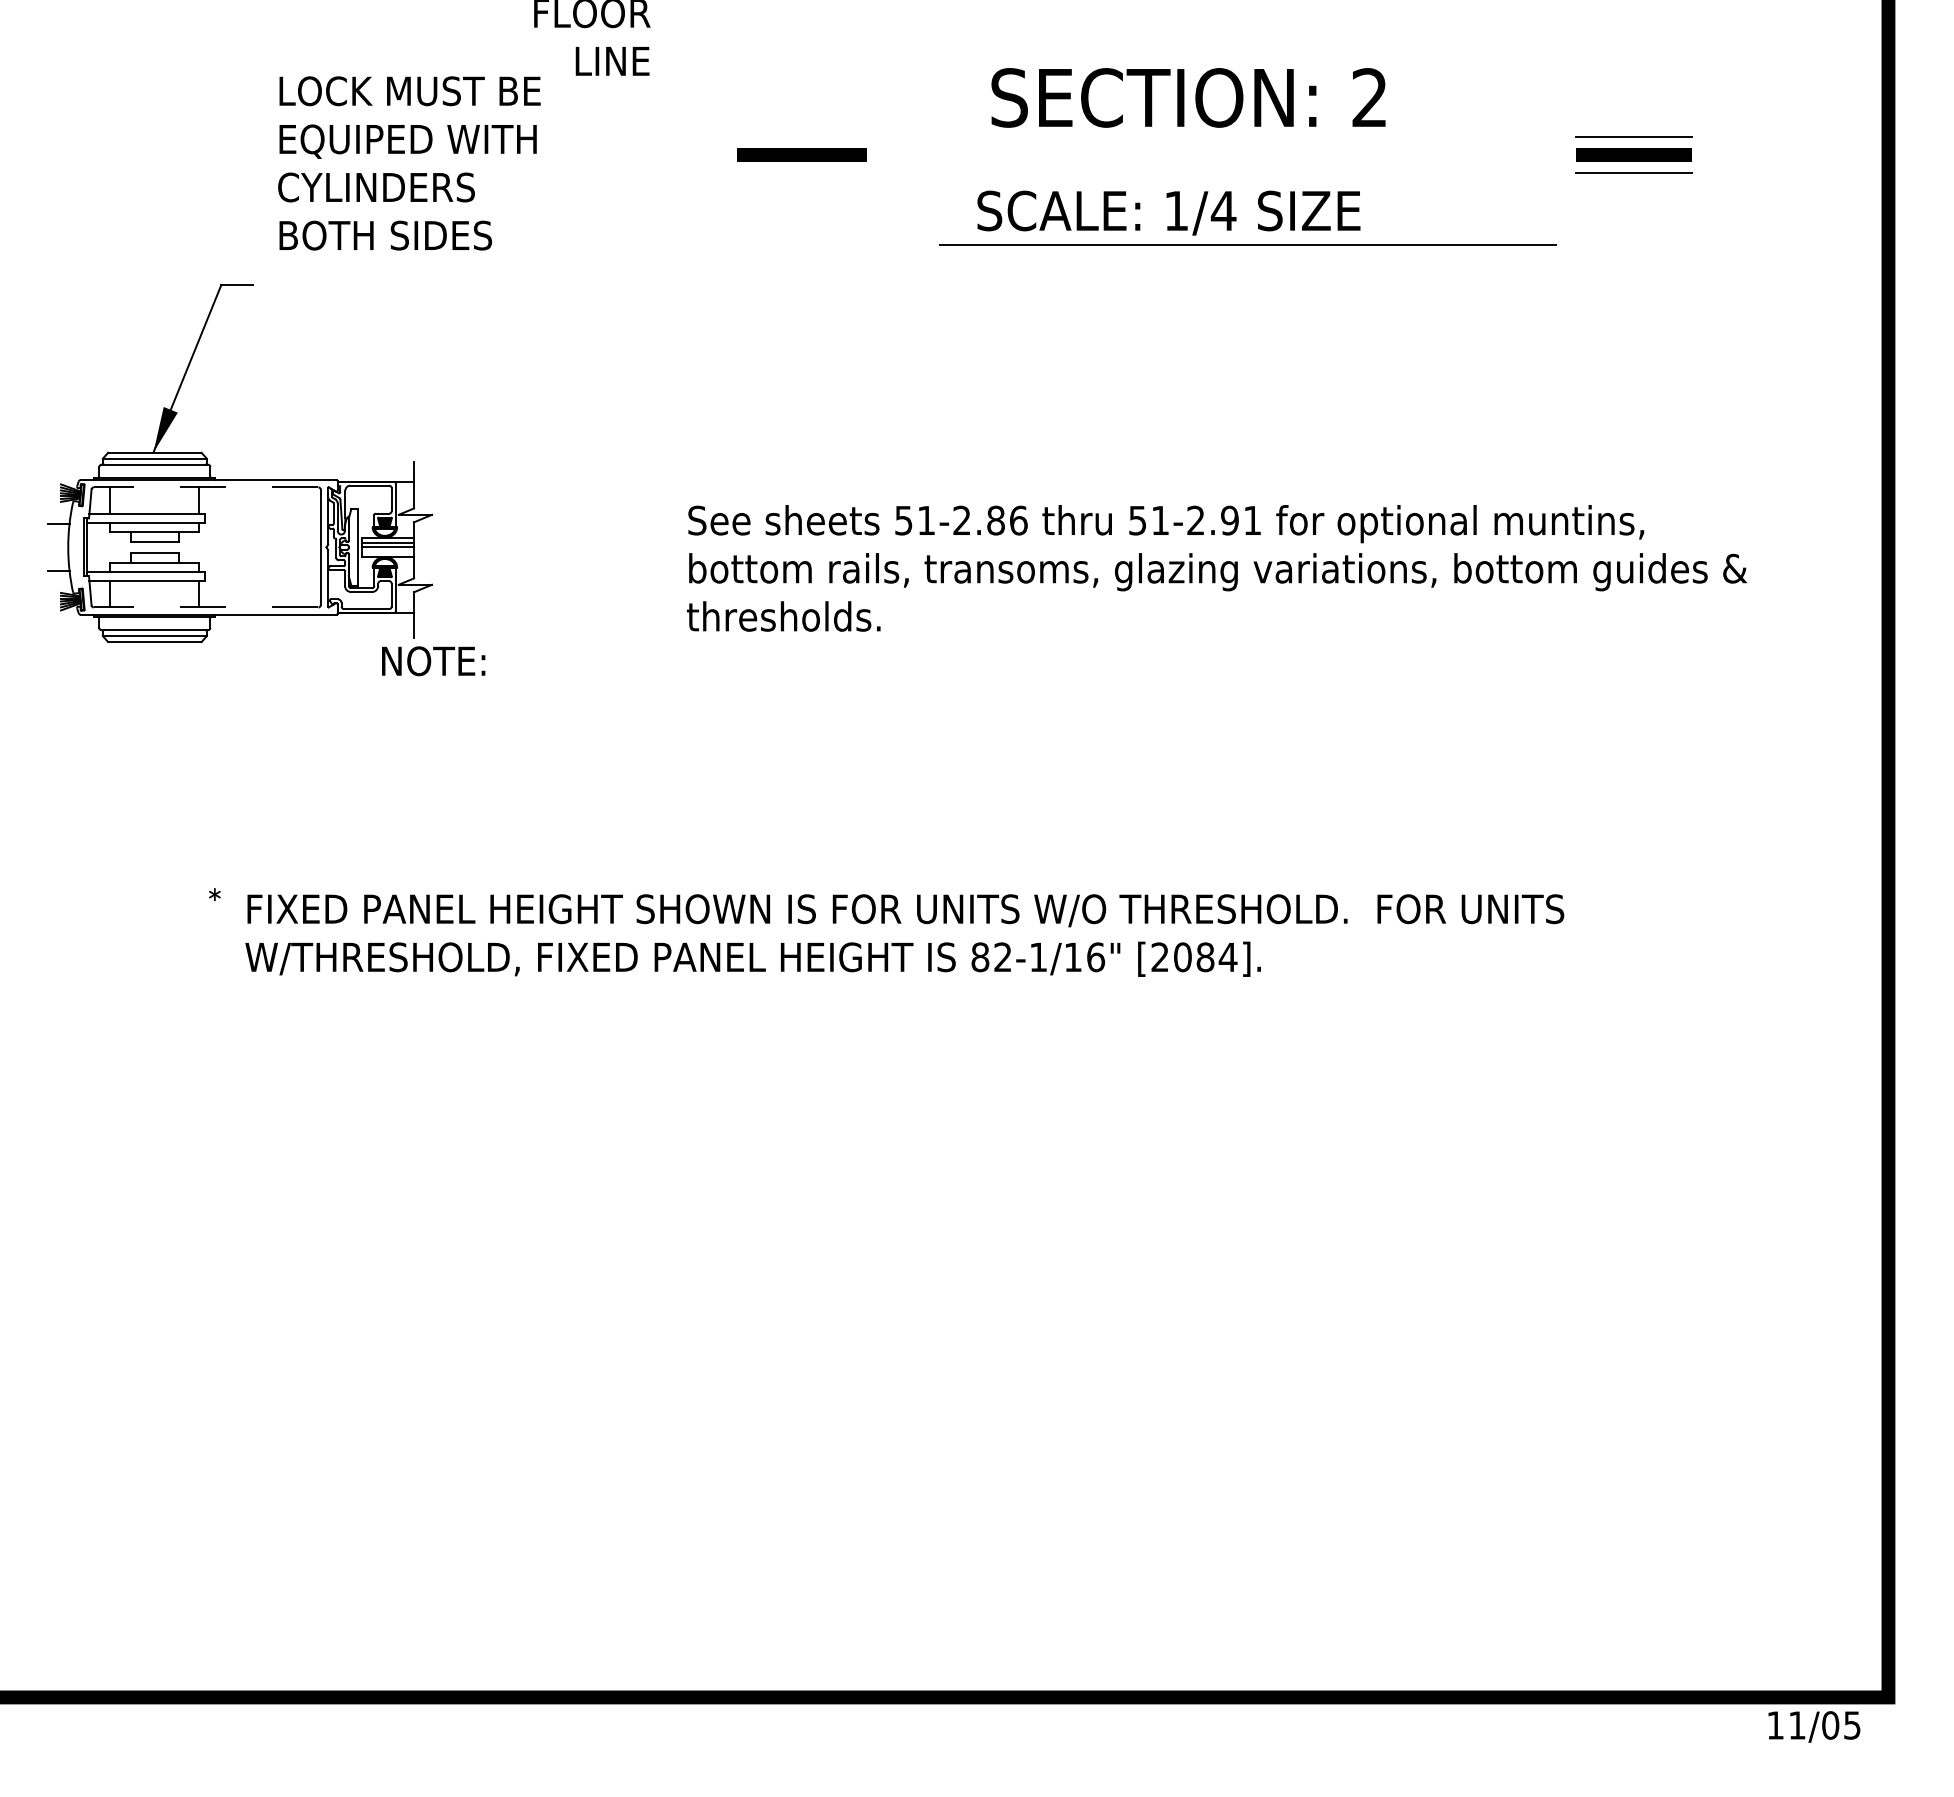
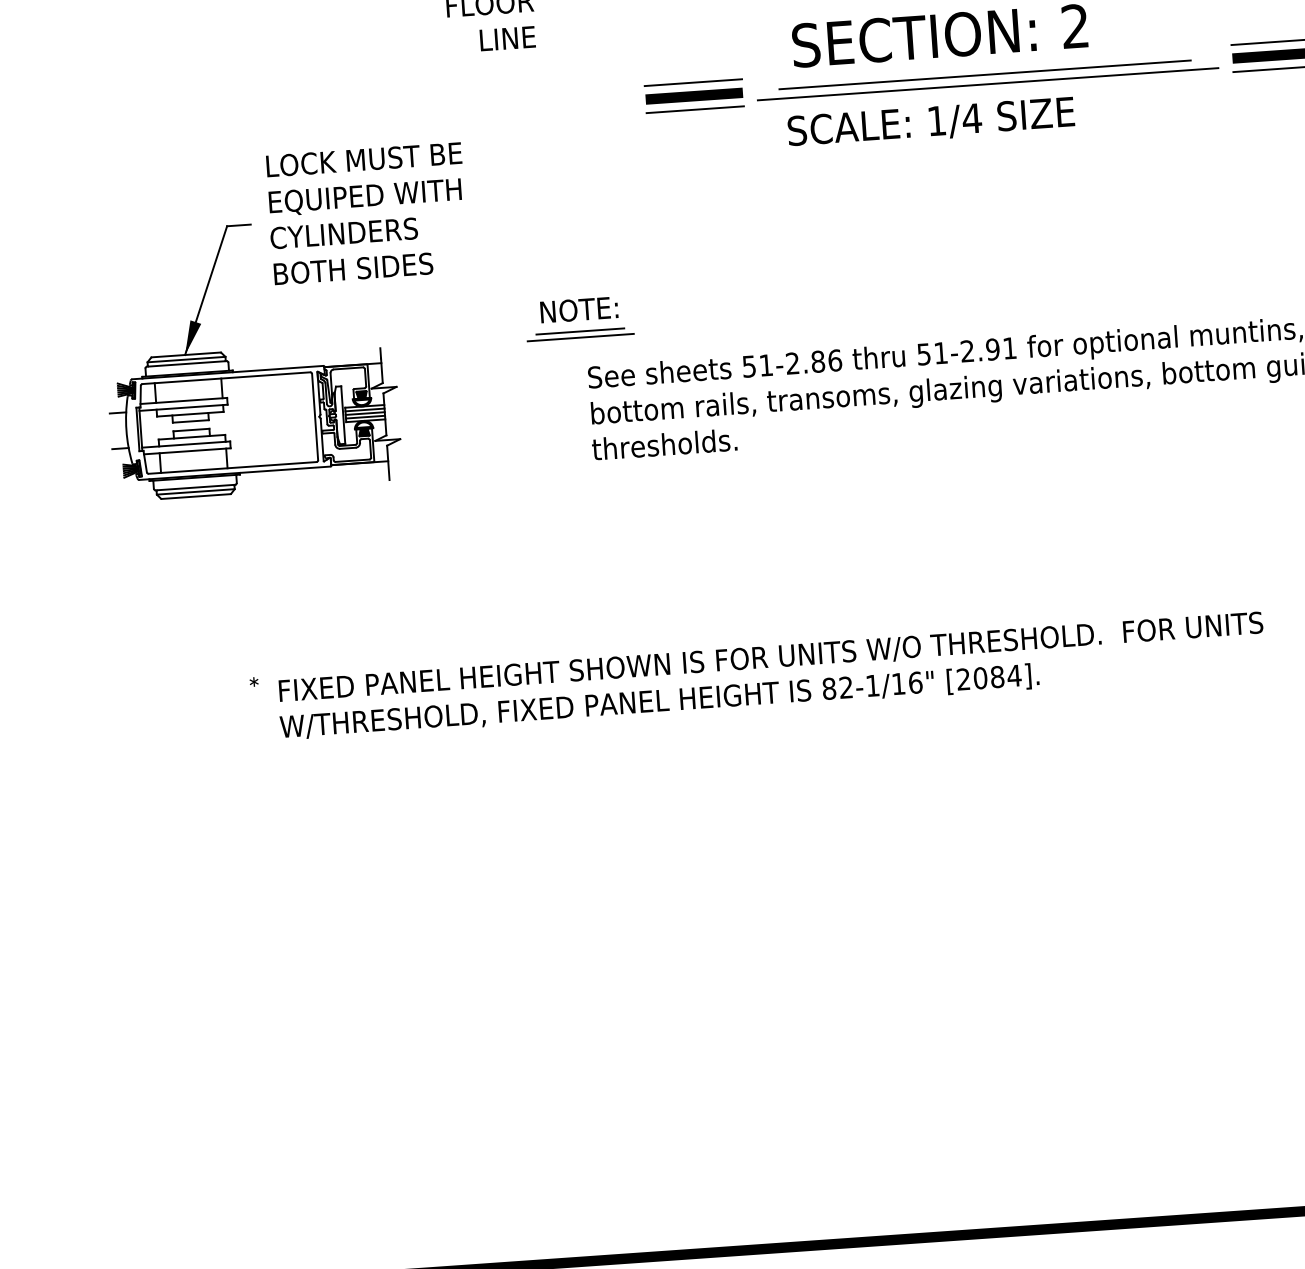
line: (855, 137) -> (693, 82), added
line: (801, 154) -> (694, 95), moved
line: (1244, 154) -> (984, 75), added
text: (409, 163) -> (367, 213), moved
line: (855, 172) -> (695, 109), added
line: (1247, 244) -> (987, 84), moved
line: (681, 458) -> (579, 331), added
line: (682, 466) -> (581, 337), added
line: (205, 487) -> (225, 378), dashed -> solid
line: (387, 552) -> (365, 417), added
line: (205, 607) -> (232, 467), dashed -> solid
text: (433, 661) -> (579, 310), moved

